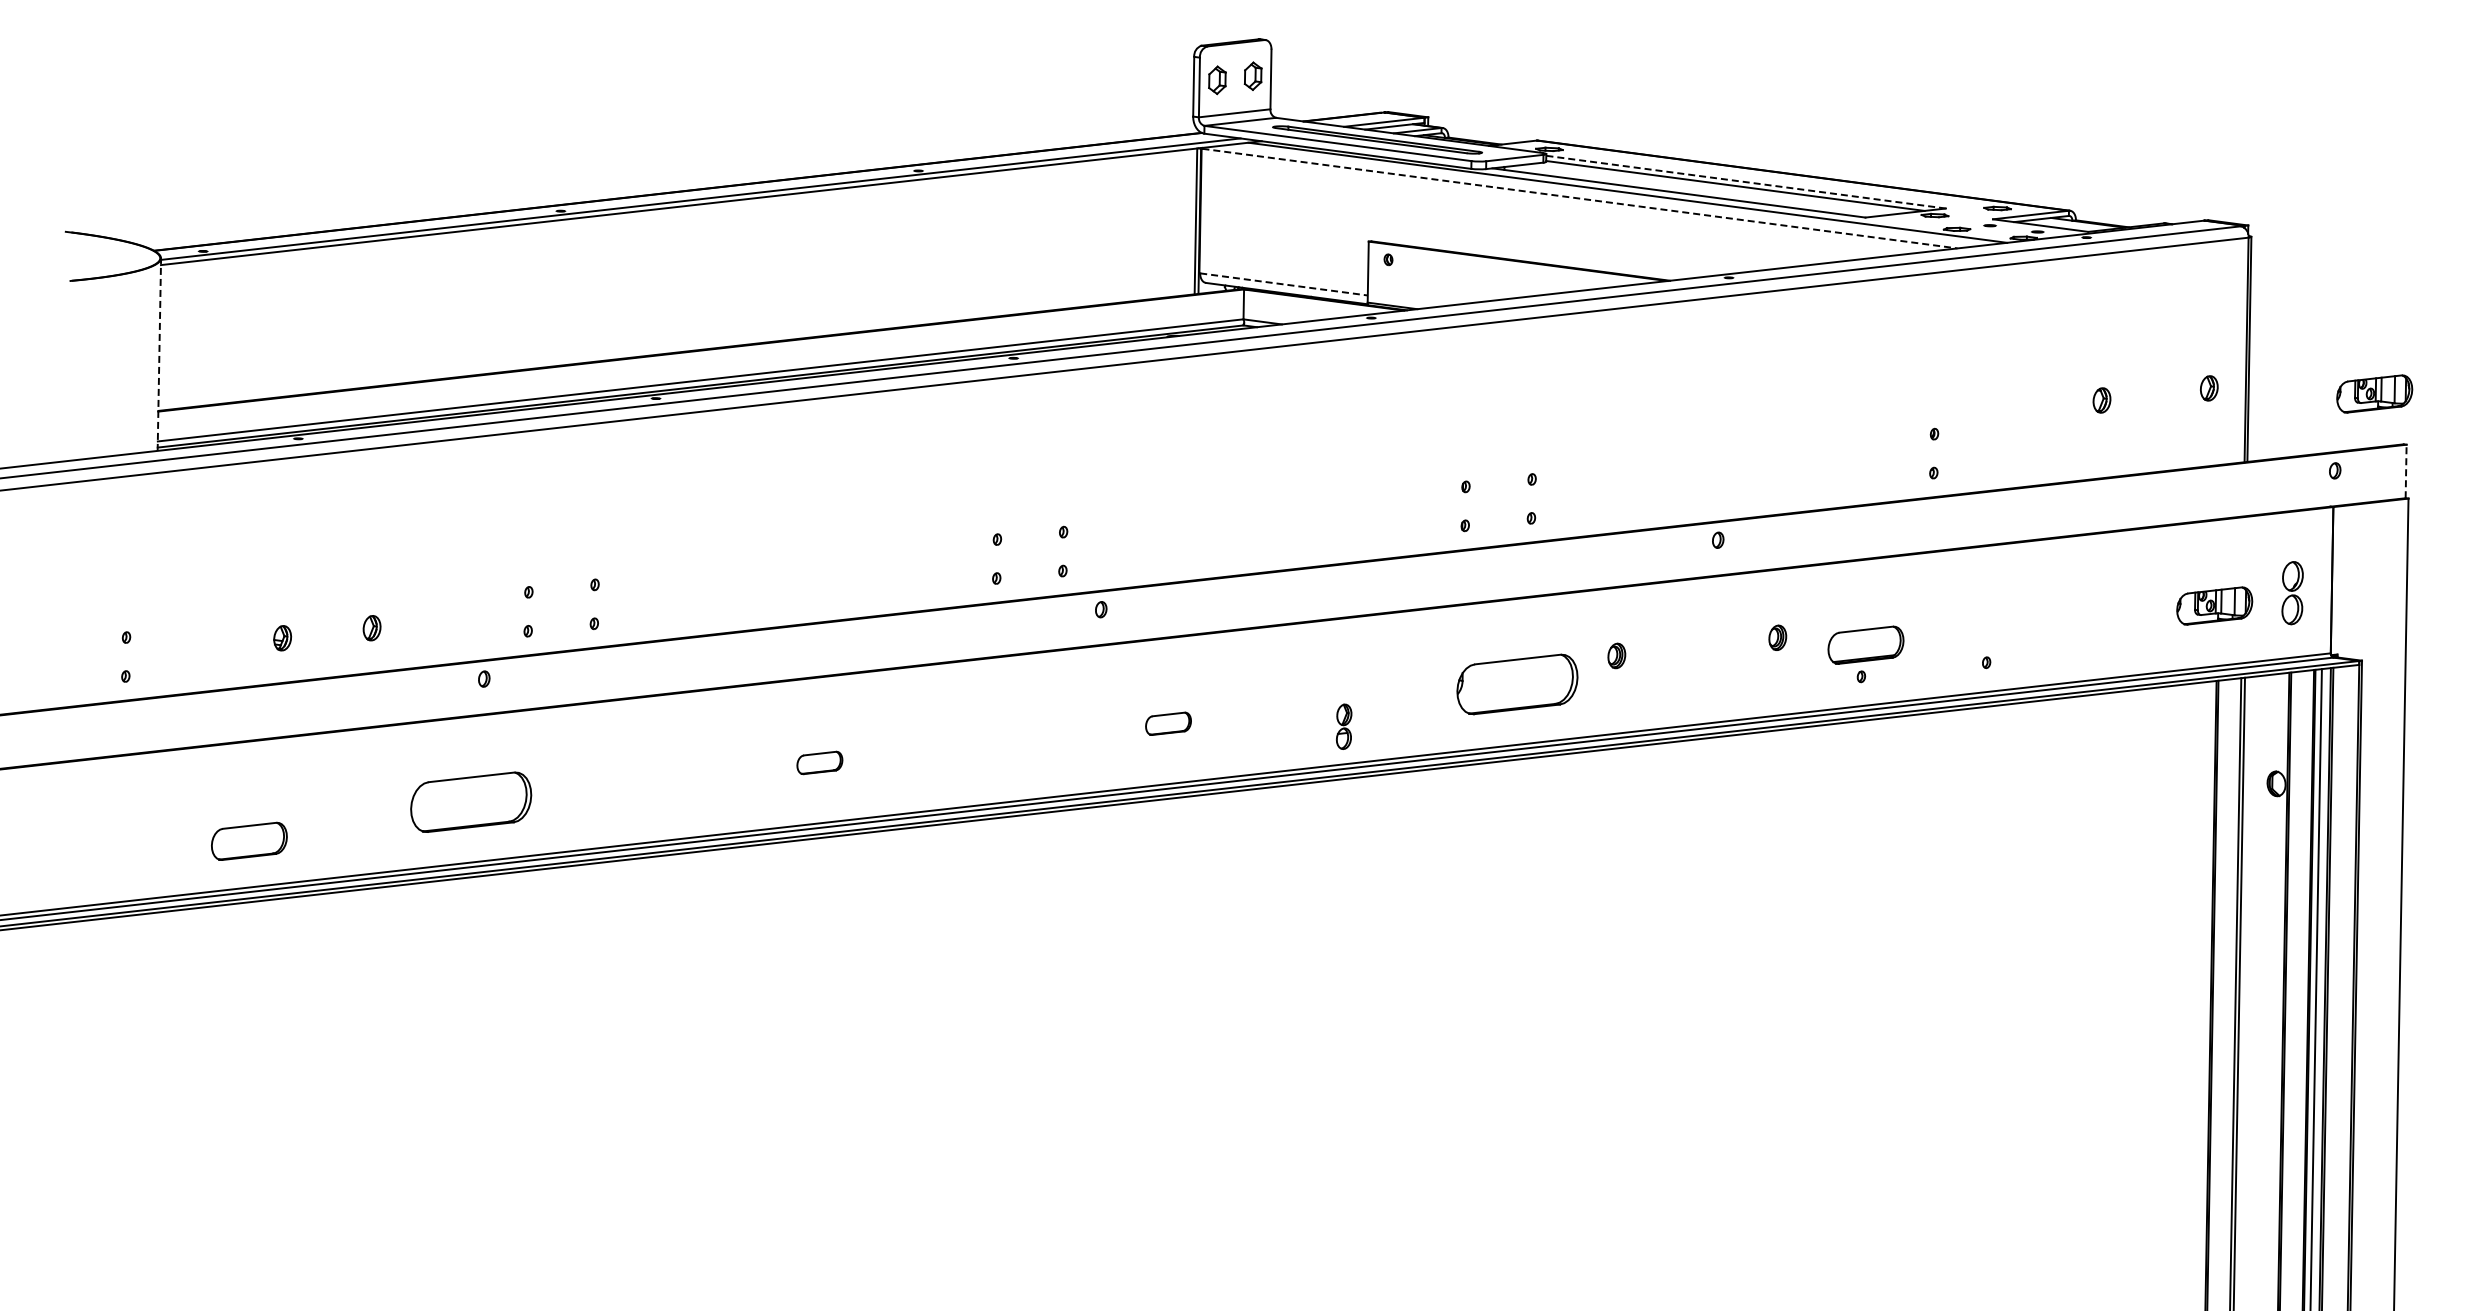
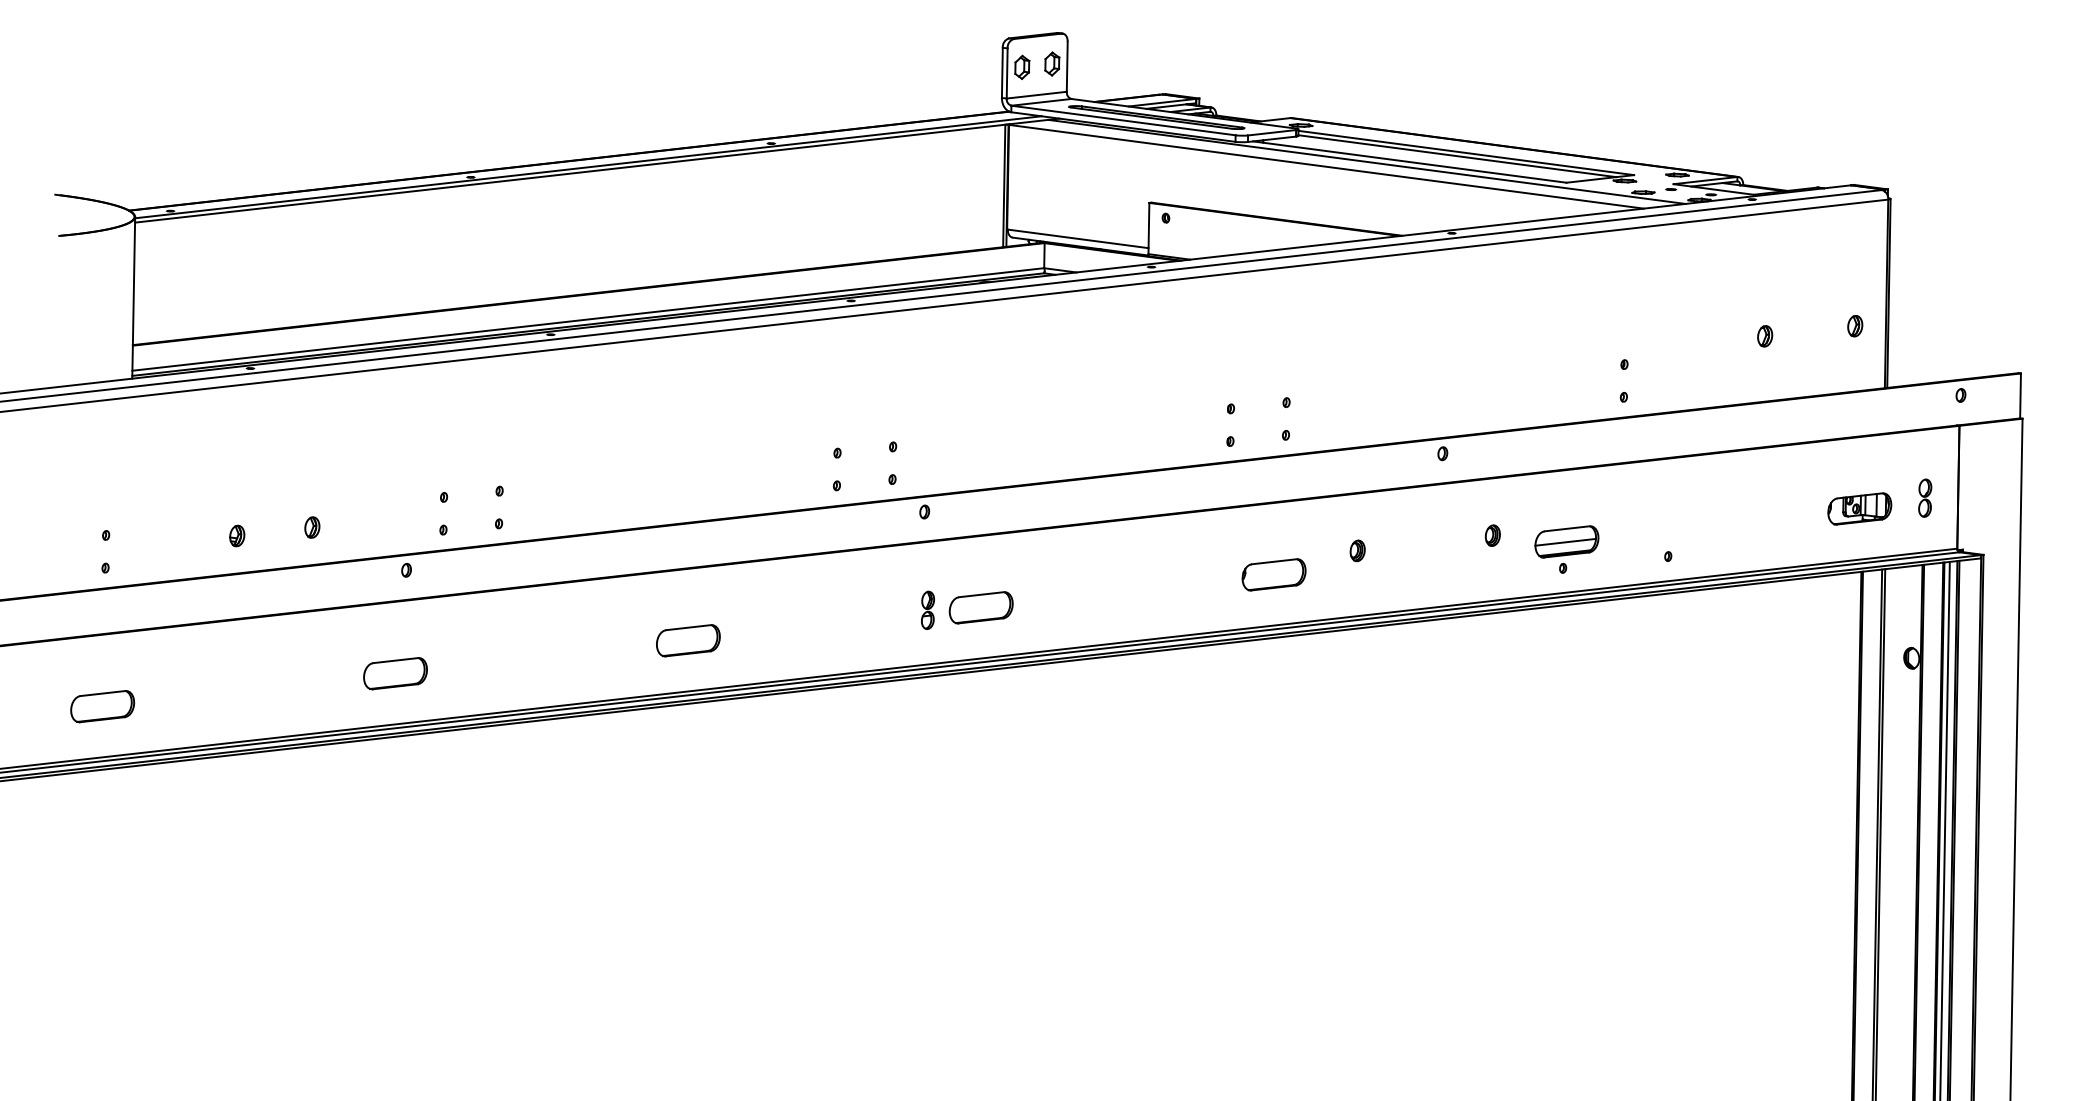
line: (1746, 182) -> (1466, 153), dashed -> solid
line: (1579, 198) -> (1326, 166), dashed -> solid
line: (1284, 284) -> (1078, 238), dashed -> solid
line: (159, 354) -> (133, 297), dashed -> solid
part: (2374, 393) -> (1993, 330), removed
line: (2406, 471) -> (2020, 395), dashed -> solid
part: (2292, 593) -> (1925, 498), size x0.71
line: (1864, 645) -> (1565, 542), added
part: (1516, 684) -> (1273, 574), size x0.62
part: (1168, 723) -> (981, 607), size x1.67
part: (1344, 726) -> (928, 610), moved
part: (819, 762) -> (688, 640), size x1.67
part: (470, 801) -> (395, 673), size x0.62
part: (249, 840) -> (102, 705), moved

